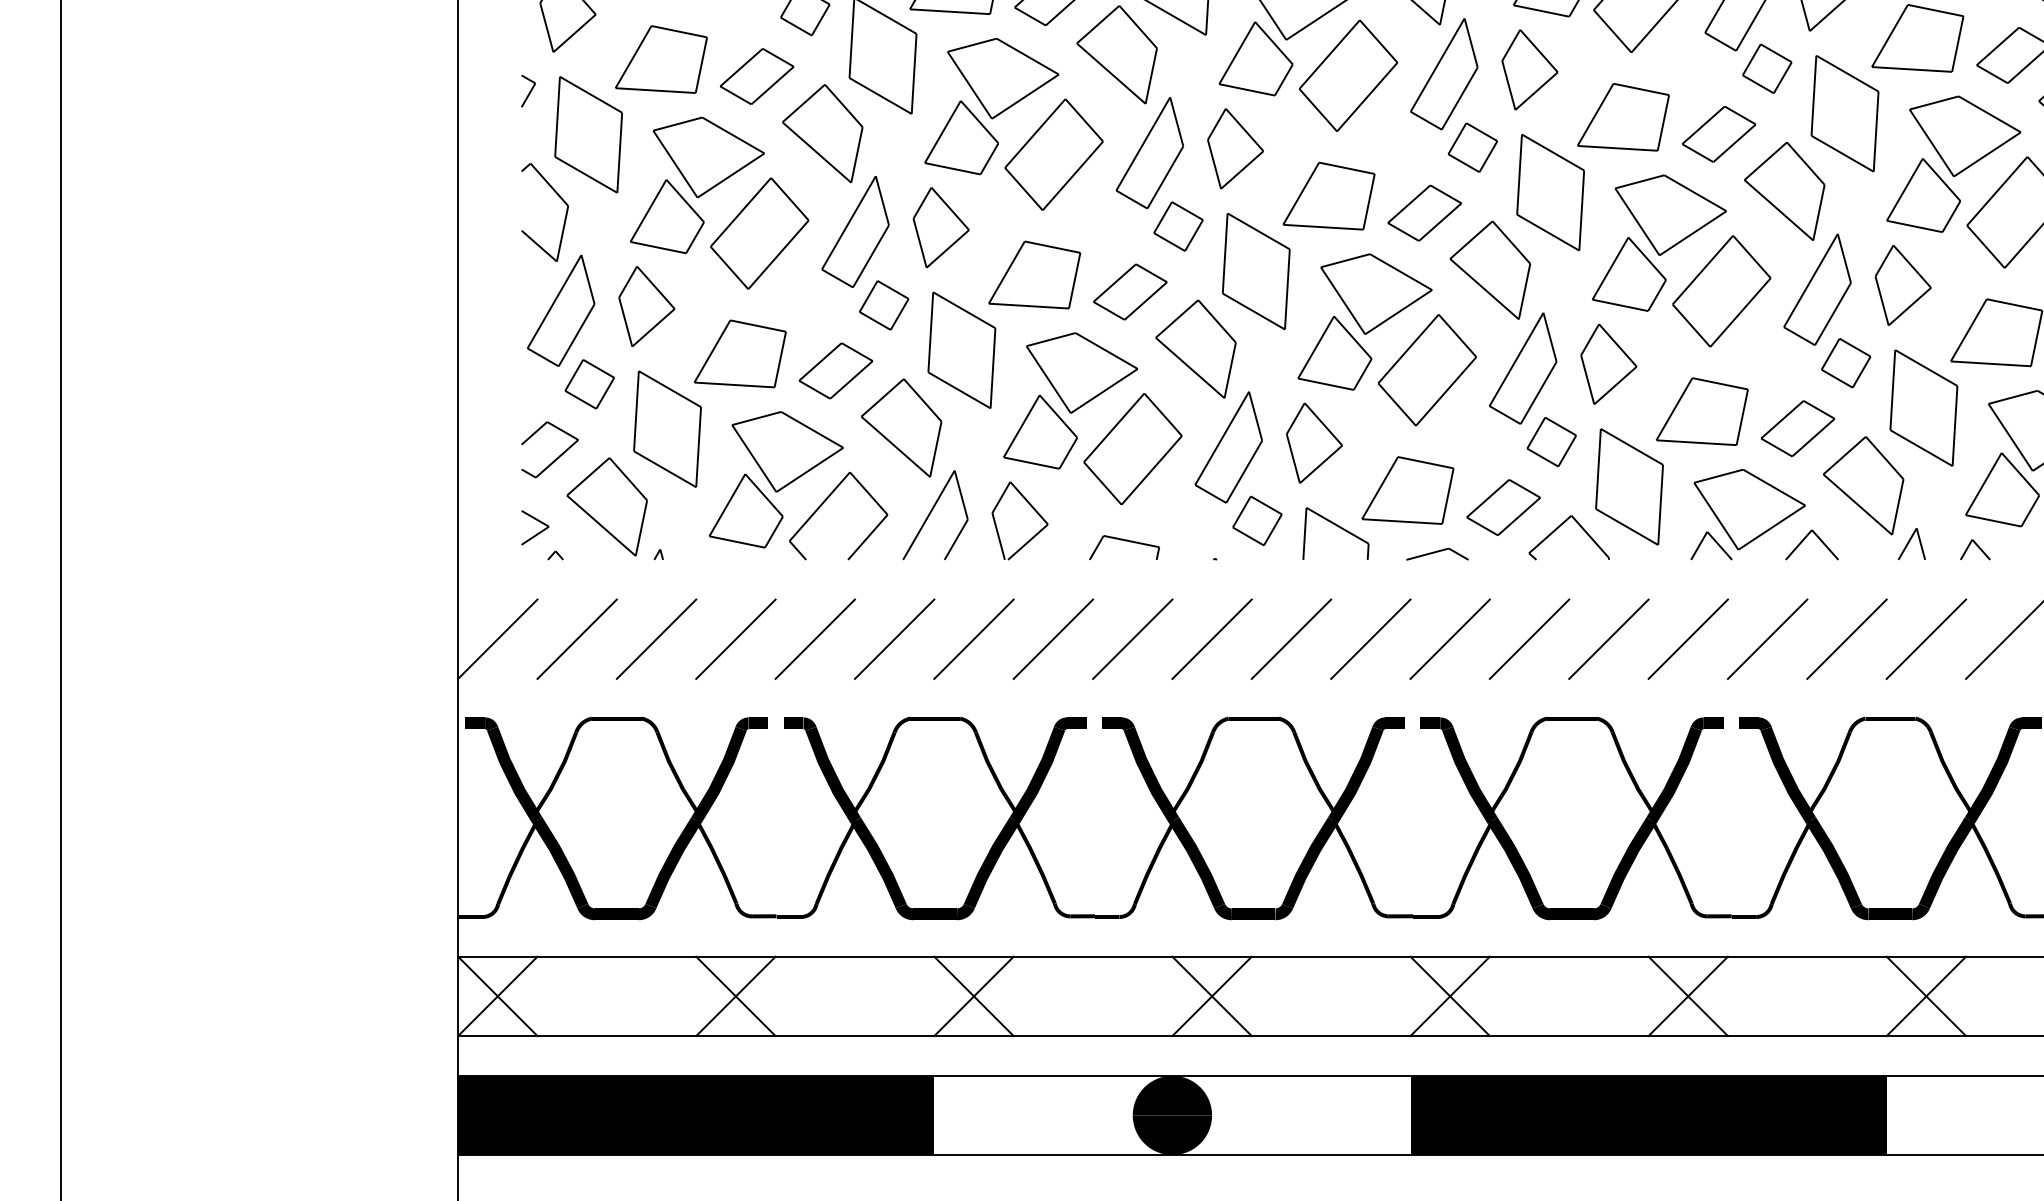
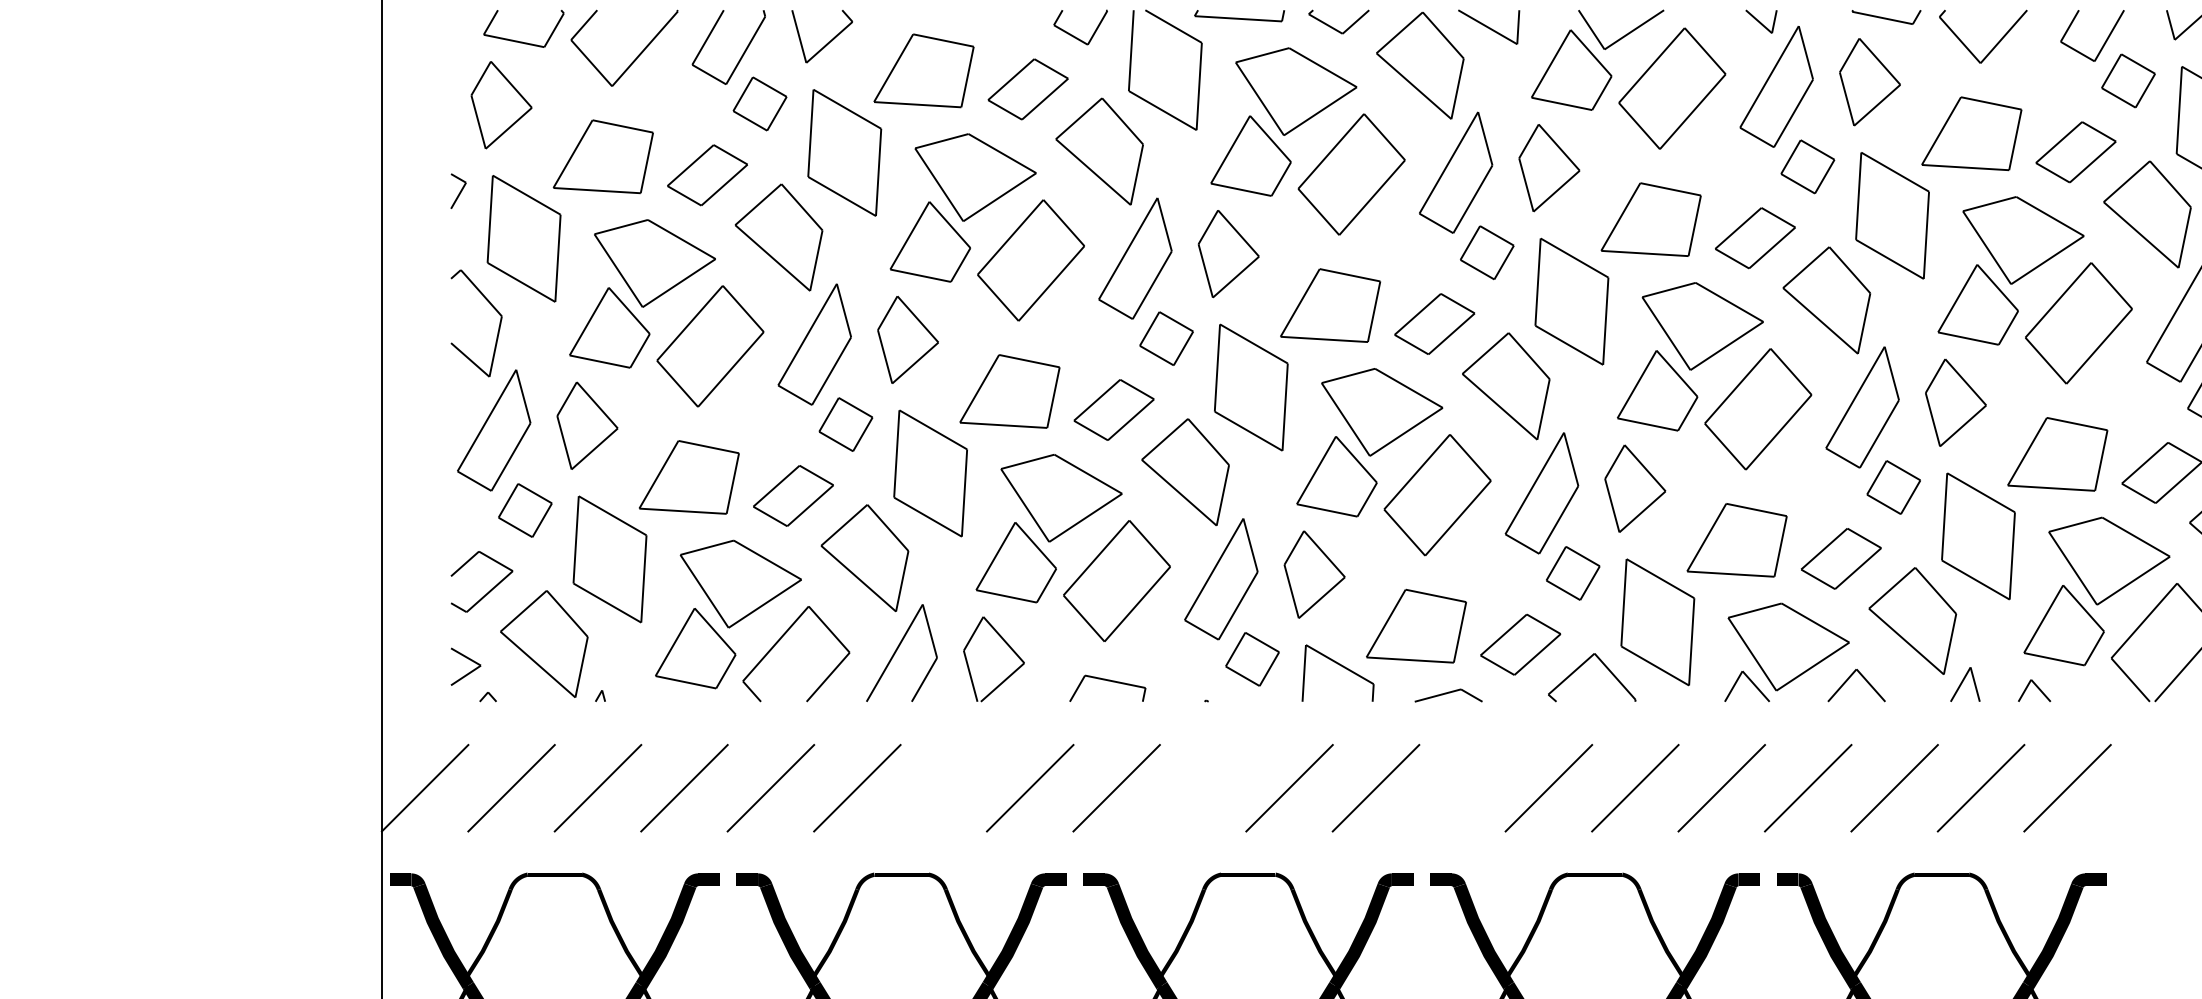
line: (973, 638) -> (943, 787), removed
line: (1211, 638) -> (1202, 787), removed
line: (1449, 638) -> (1461, 787), removed

